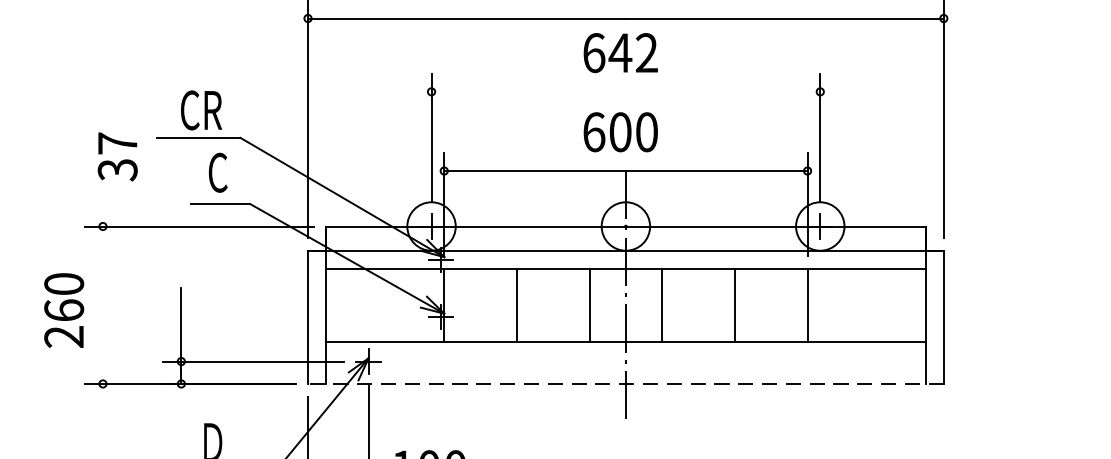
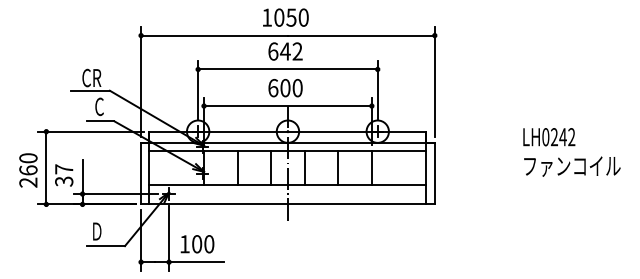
line: (624, 91) -> (287, 69), added
text: (118, 156) -> (64, 175), moved
line: (103, 304) -> (46, 167), added
line: (624, 384) -> (287, 204), dashed -> solid

